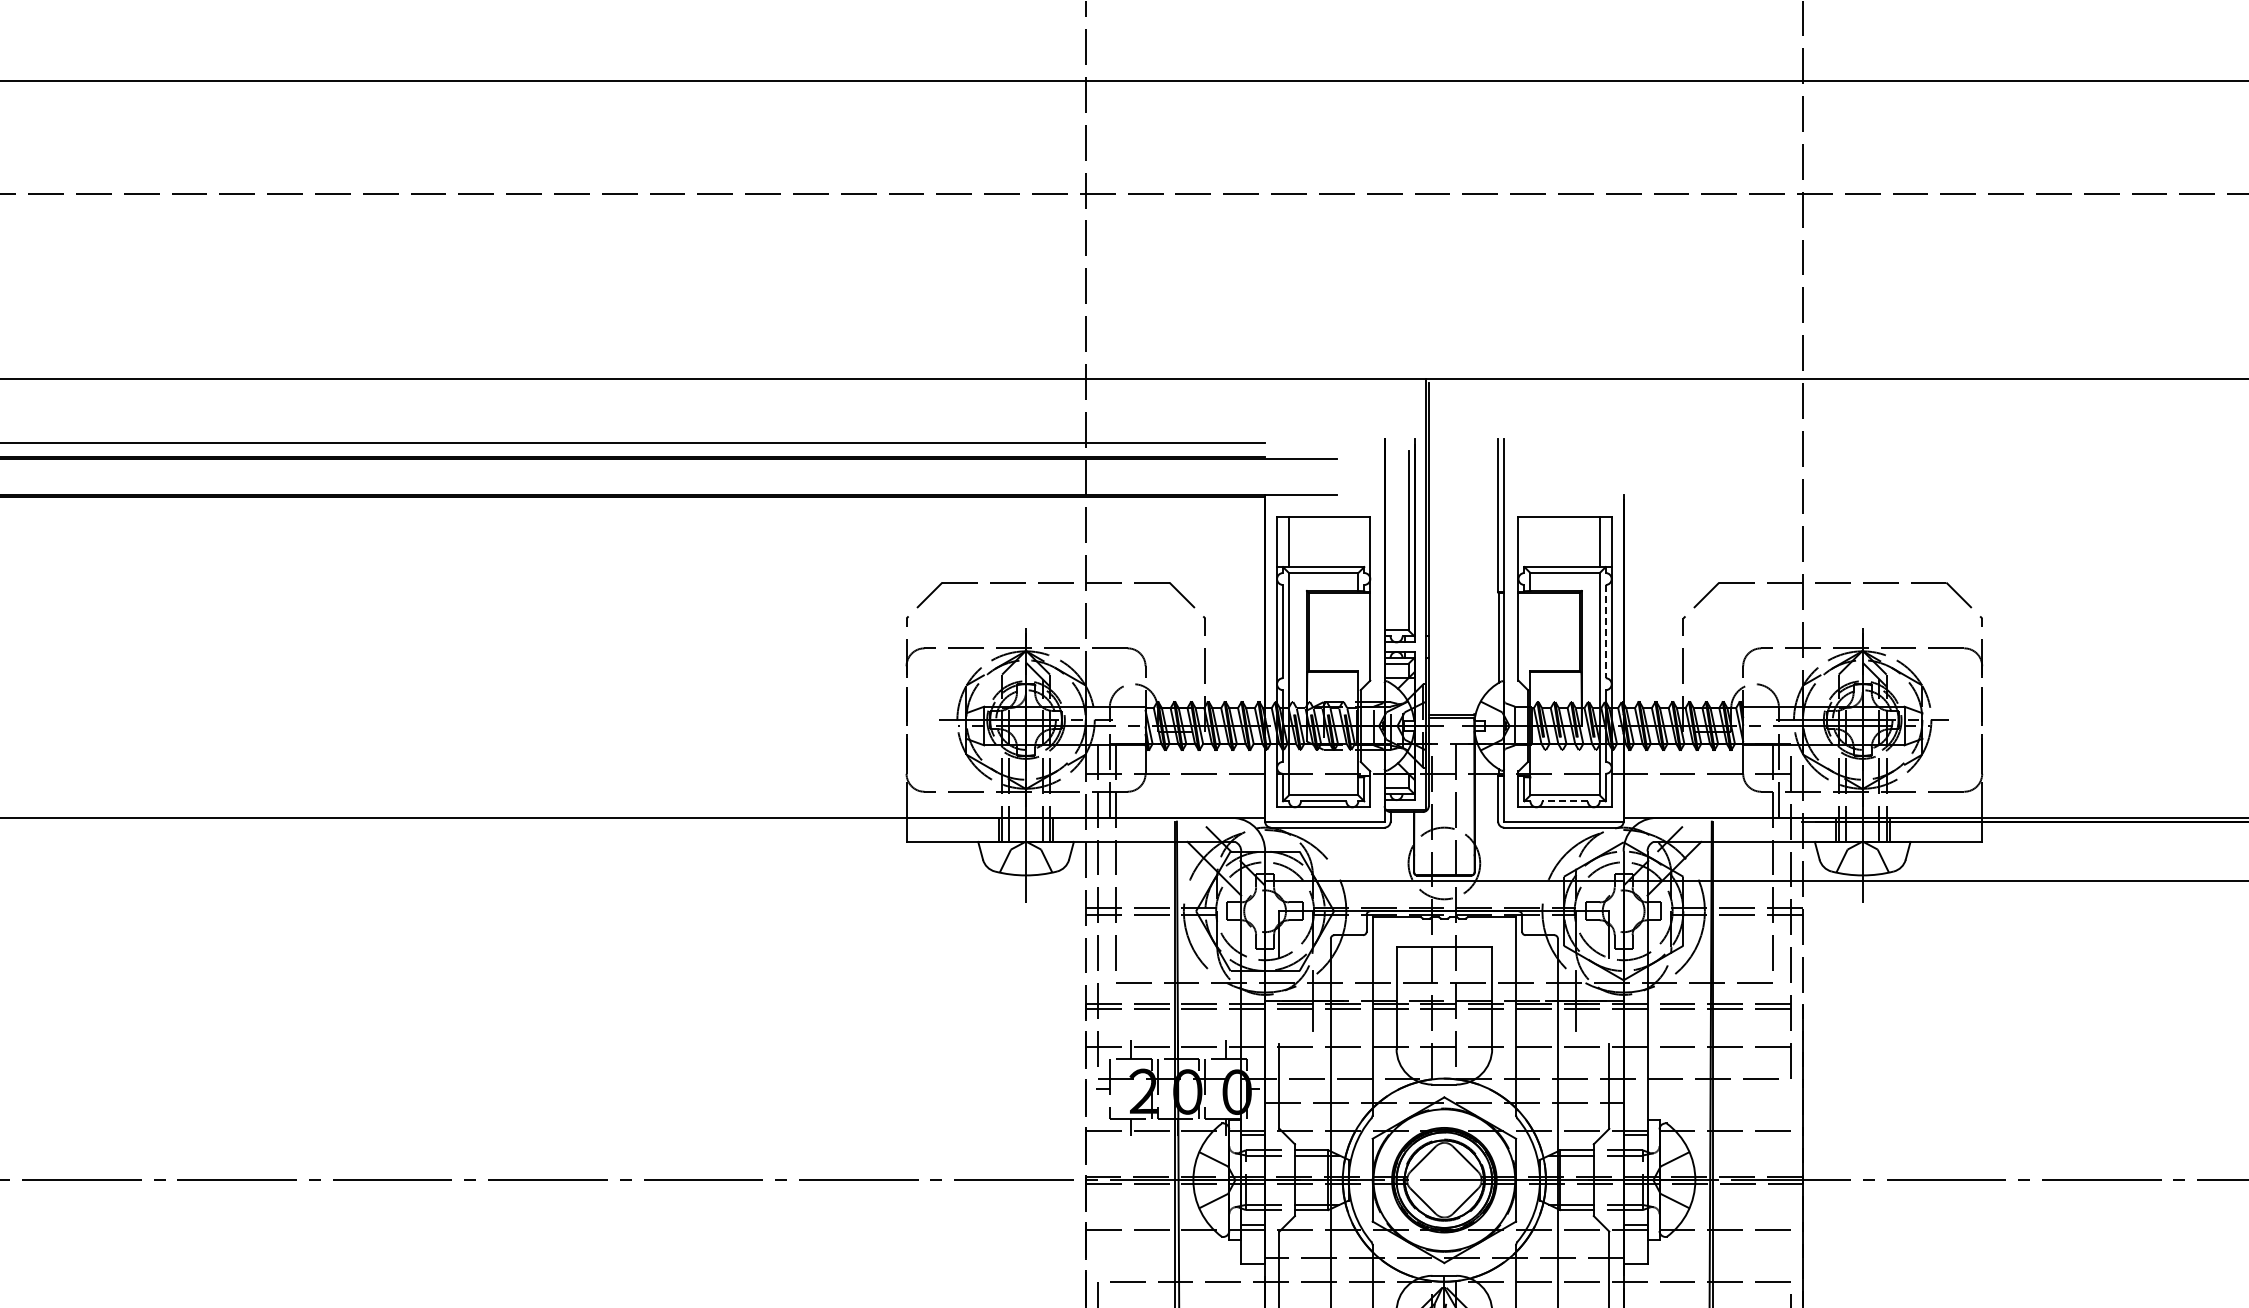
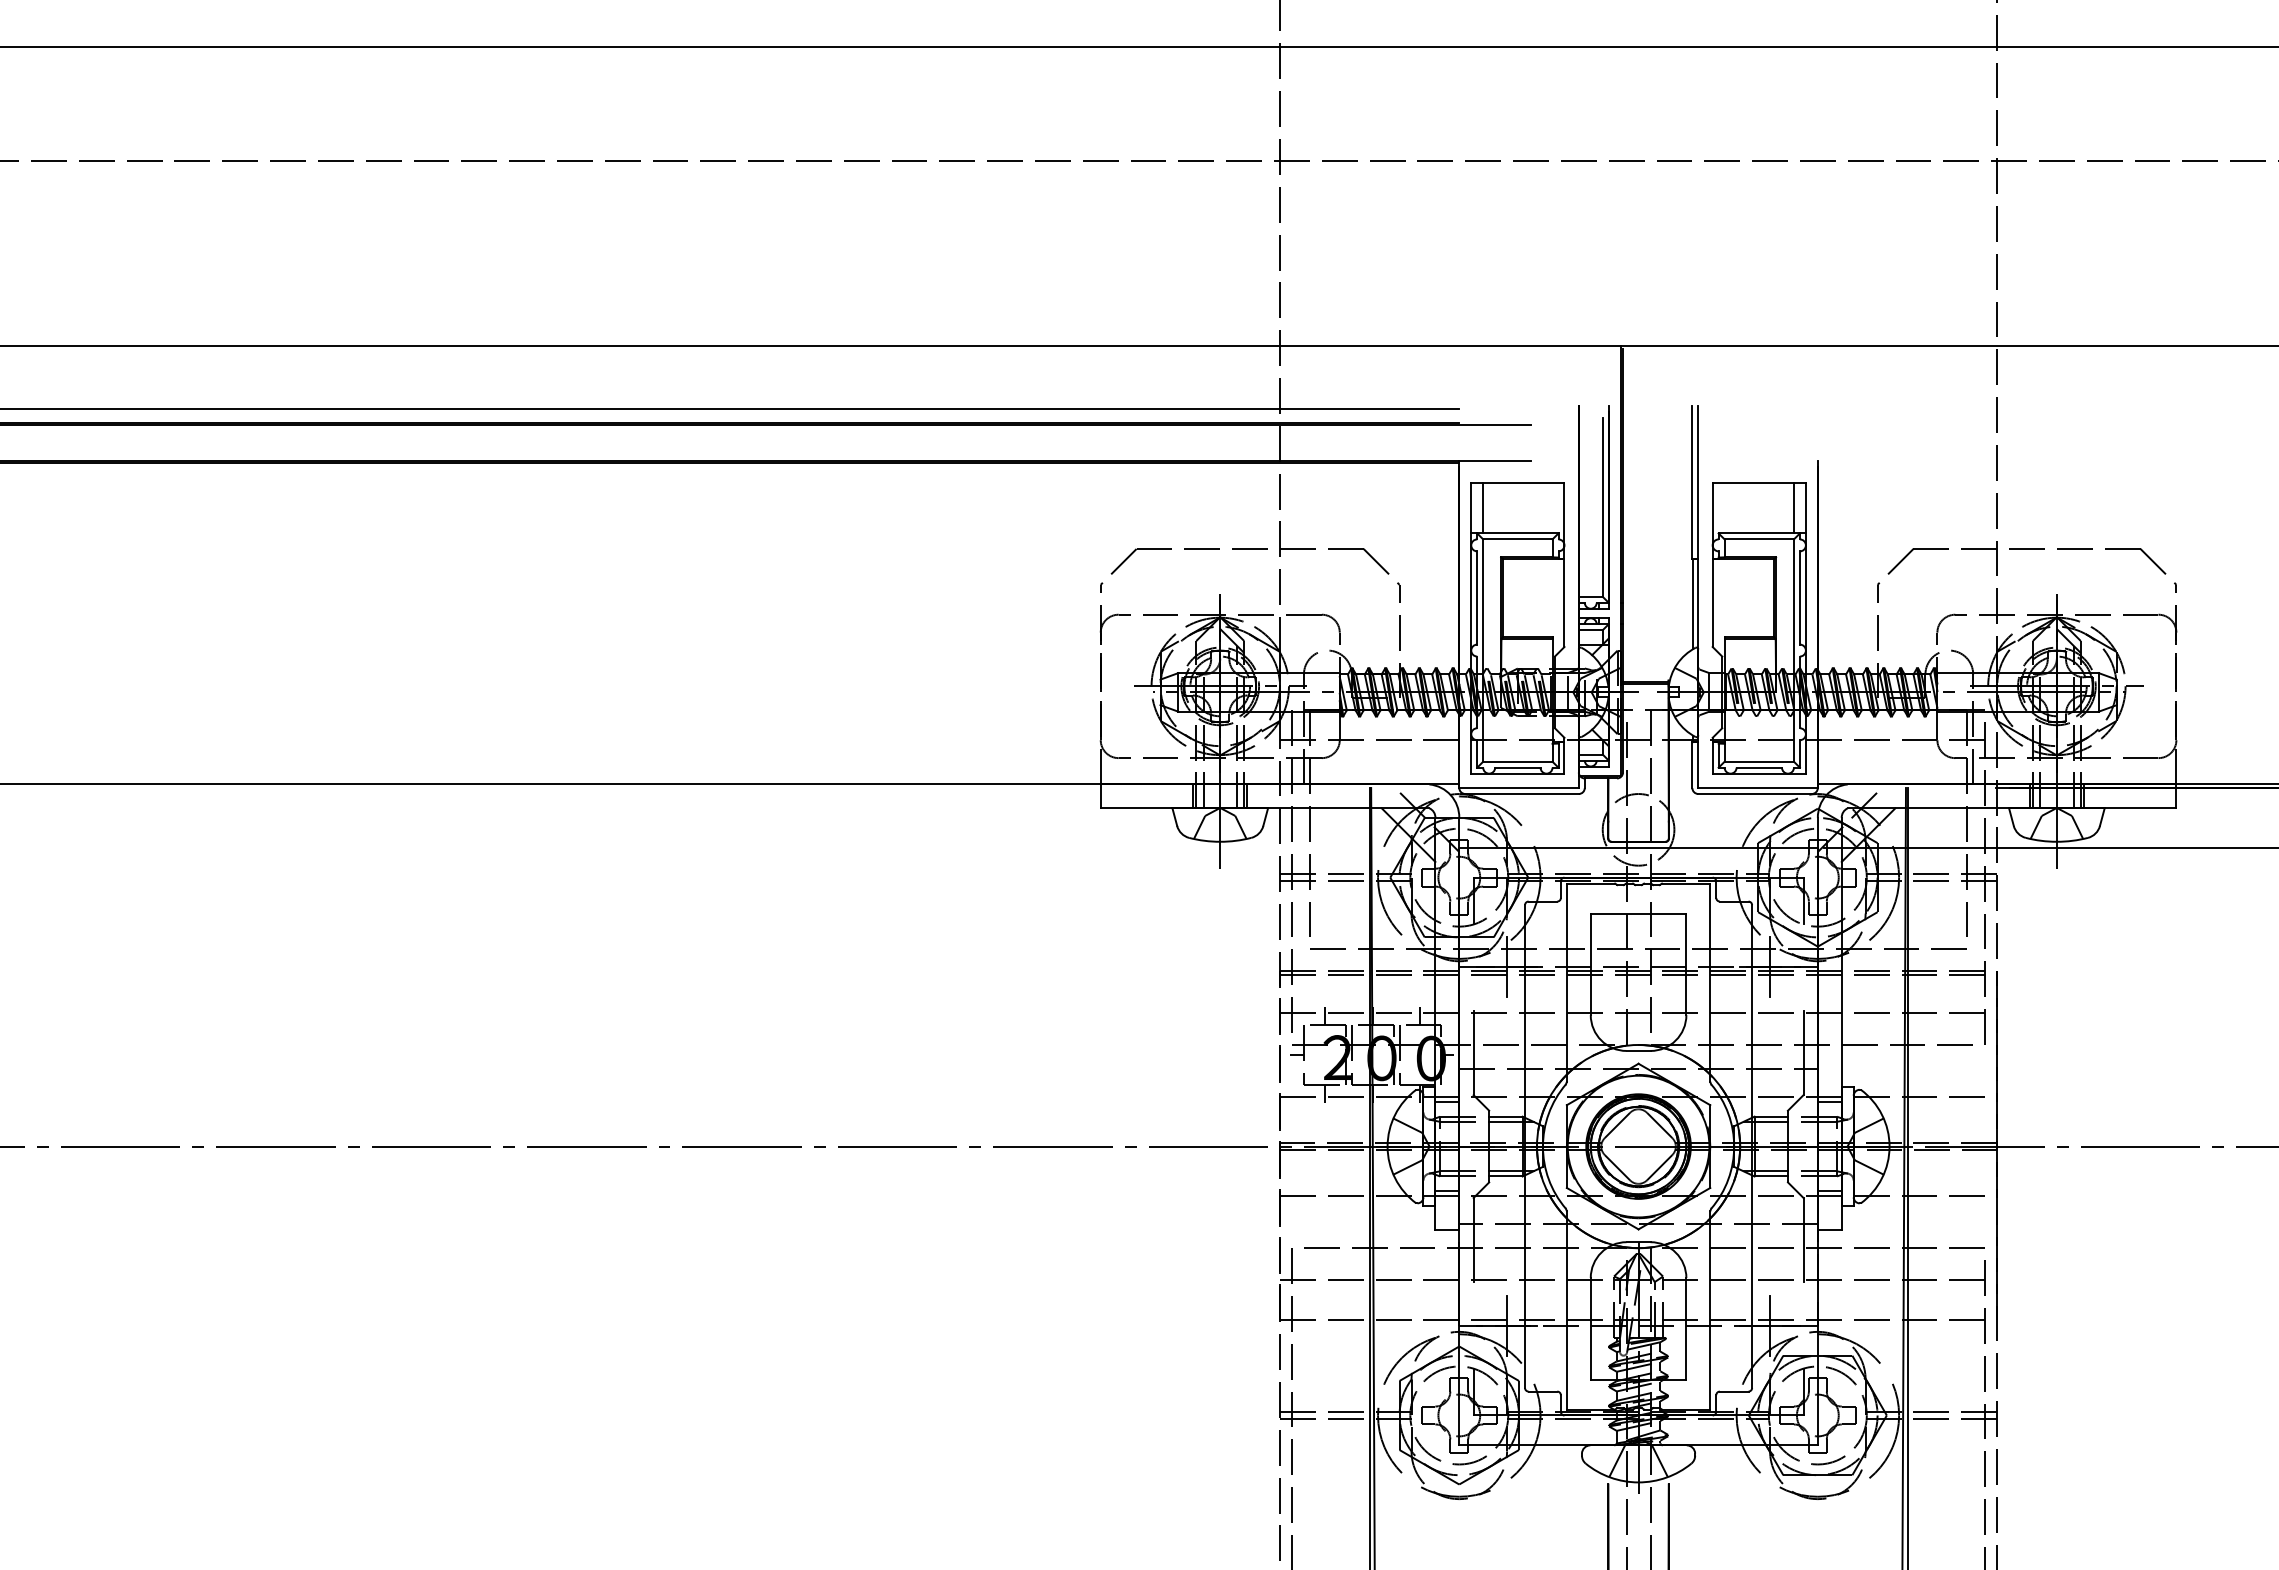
line: (1605, 631) -> (1799, 597), dashed -> solid
line: (1565, 801) -> (1759, 767), dashed -> solid

